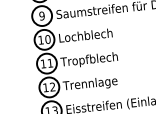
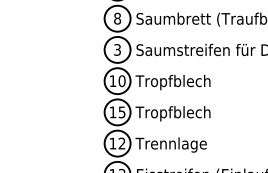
text: (42, 15) -> (117, 49), 9 -> 3
text: (86, 36) -> (172, 82), Lochblech -> Tropfblech
text: (49, 63) -> (121, 112), 11 -> 15

